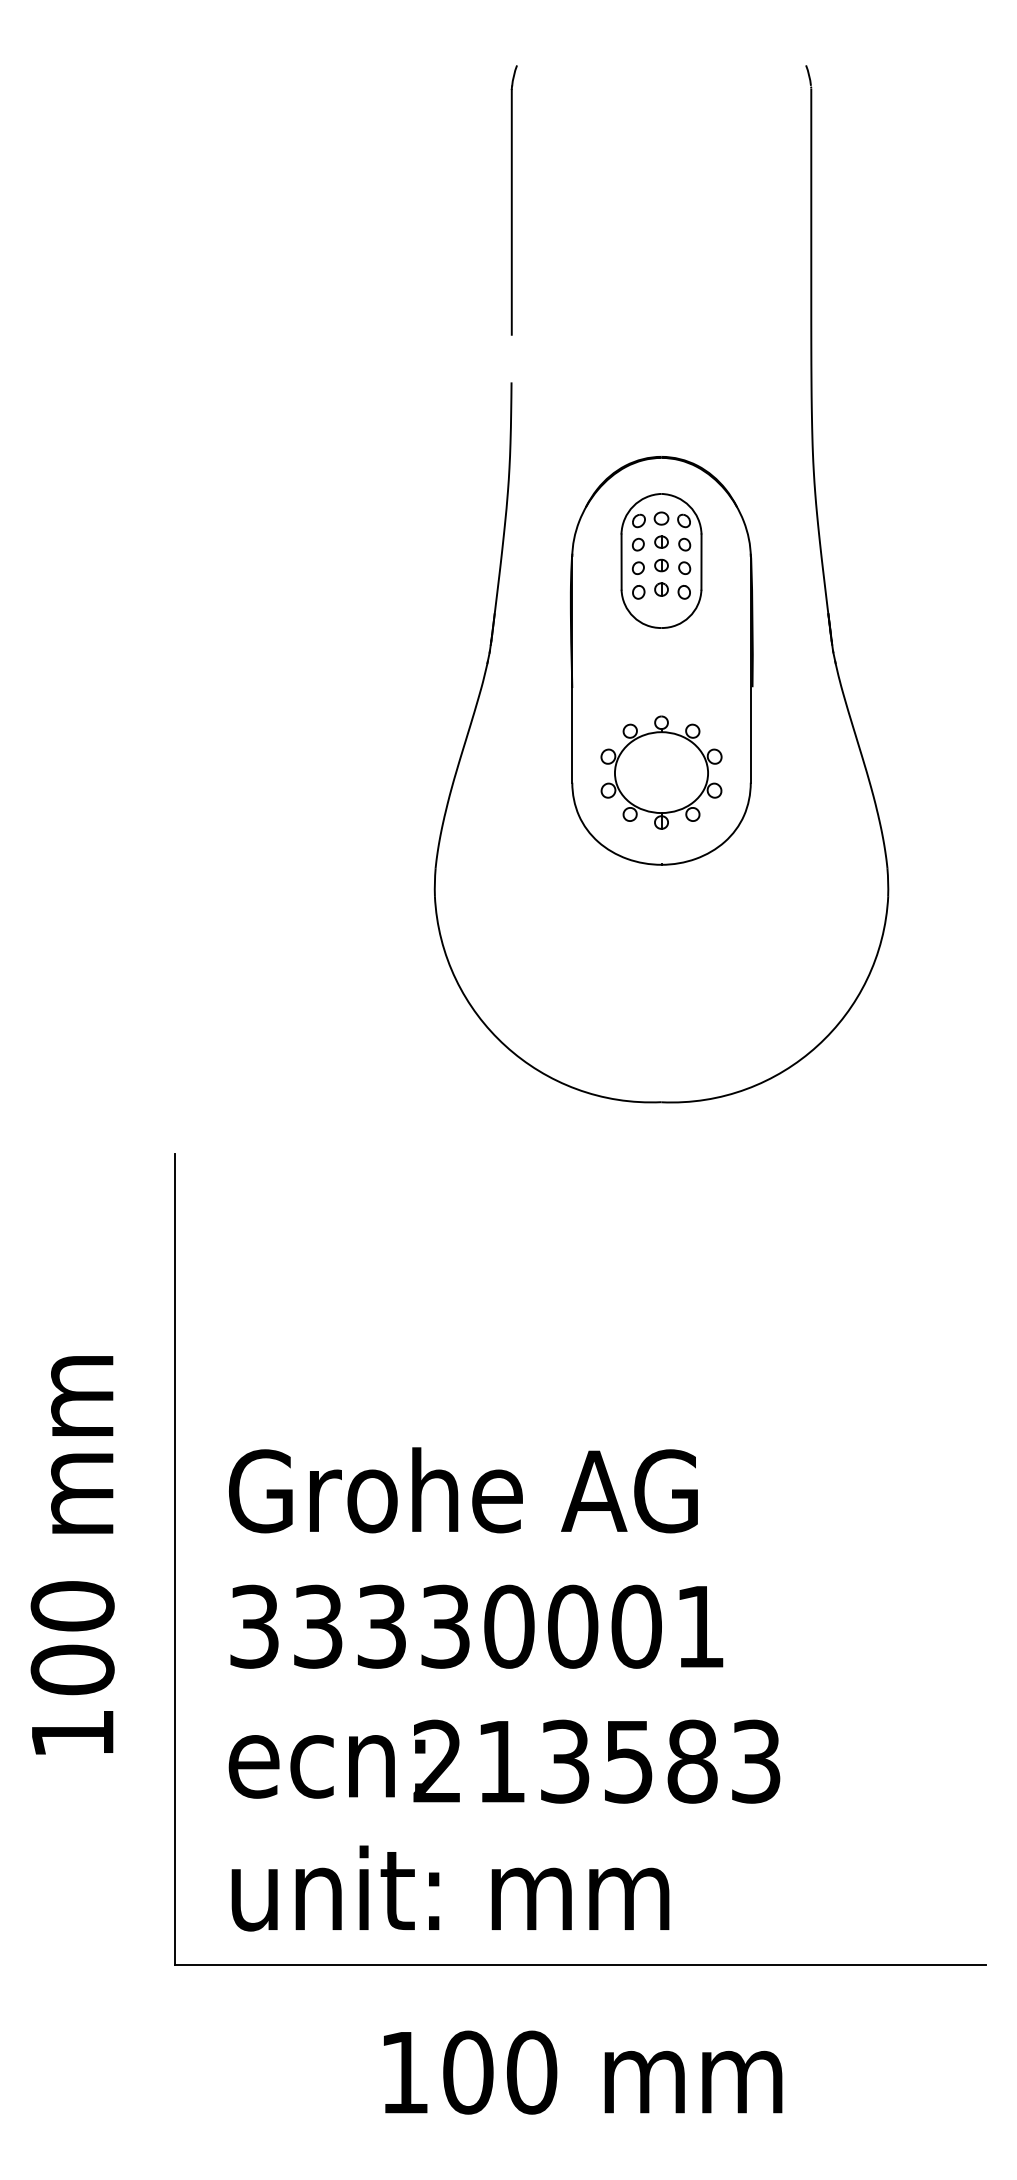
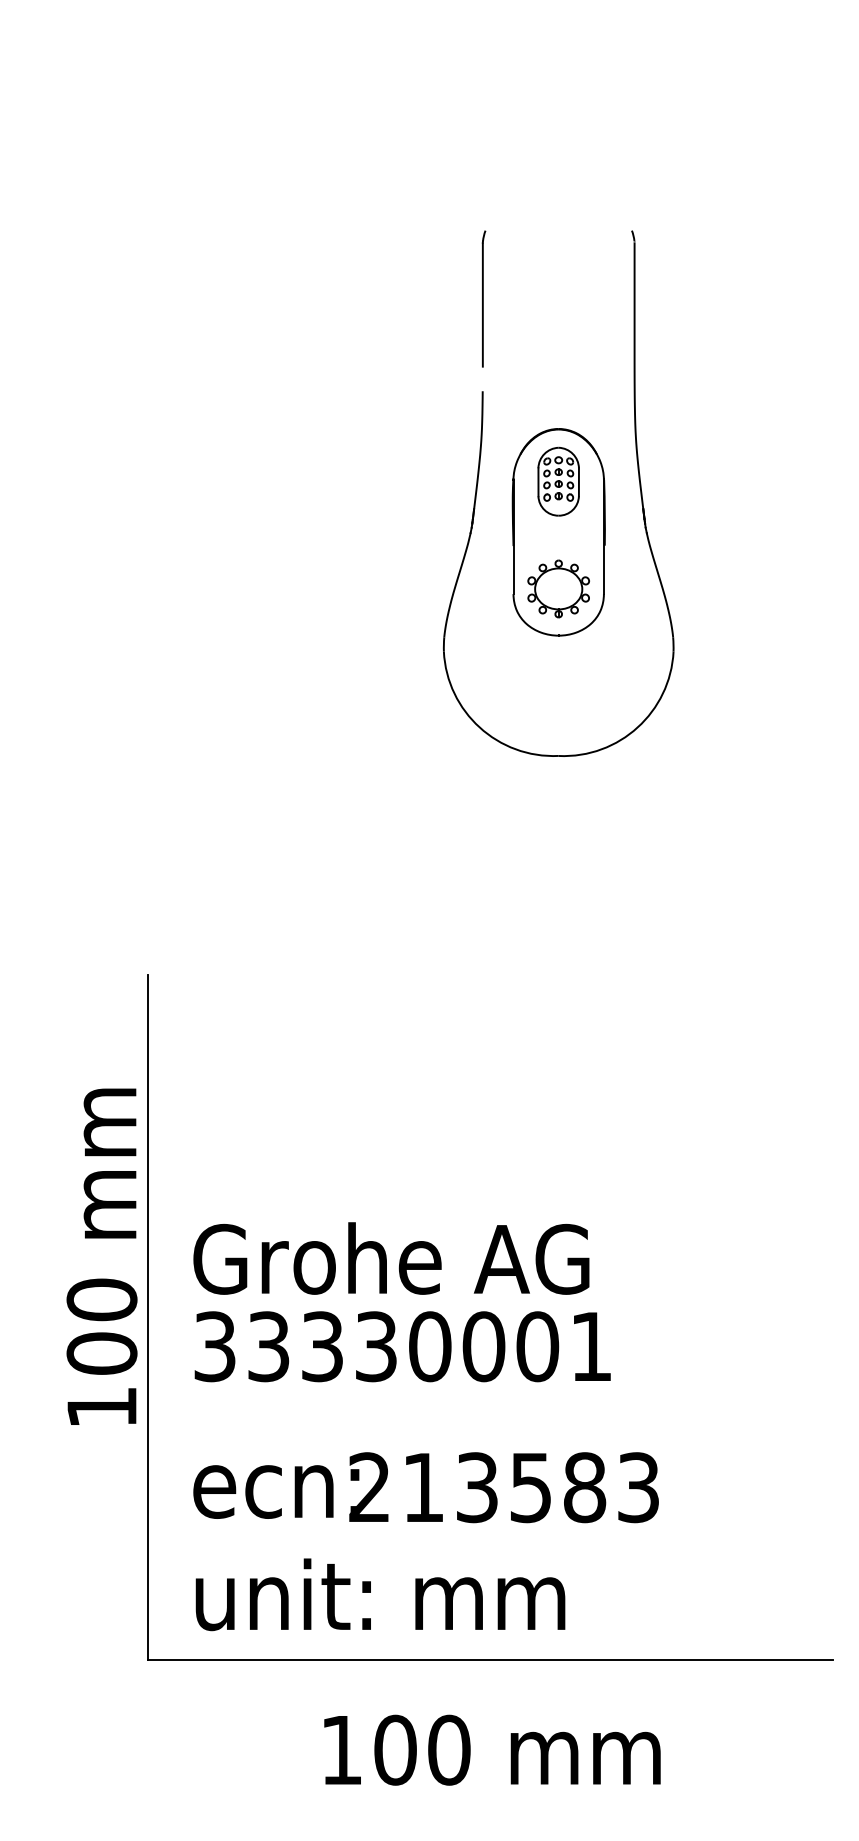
part: (661, 584) -> (558, 493), size x0.6
text: (72, 1555) -> (101, 1256), moved
text: (476, 1626) -> (402, 1346), moved

